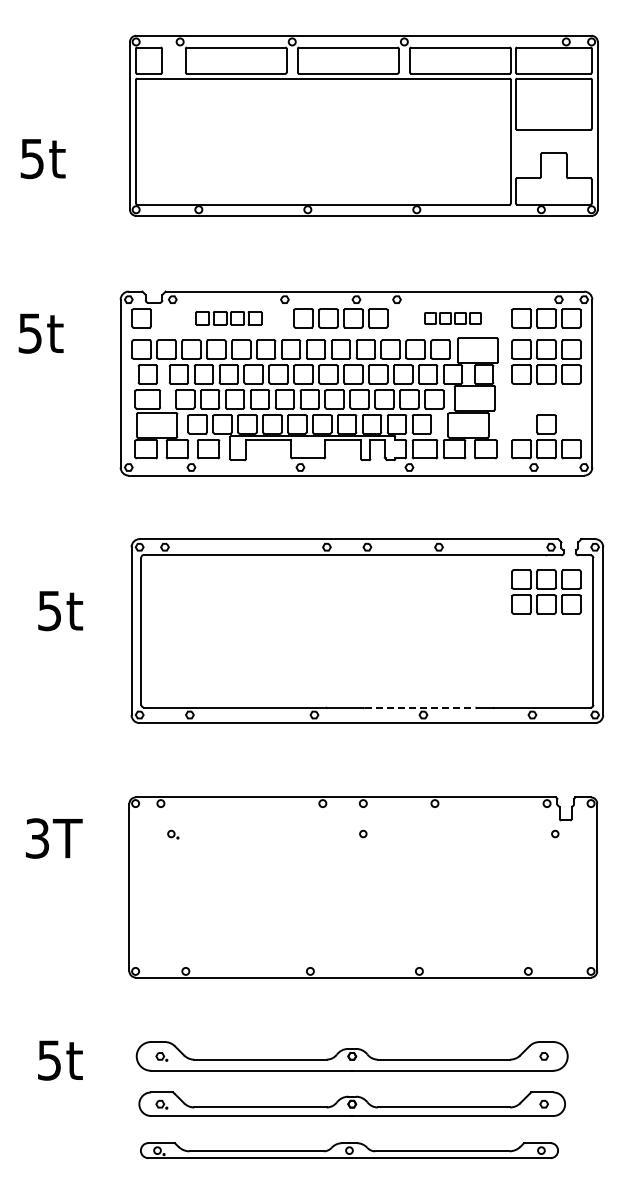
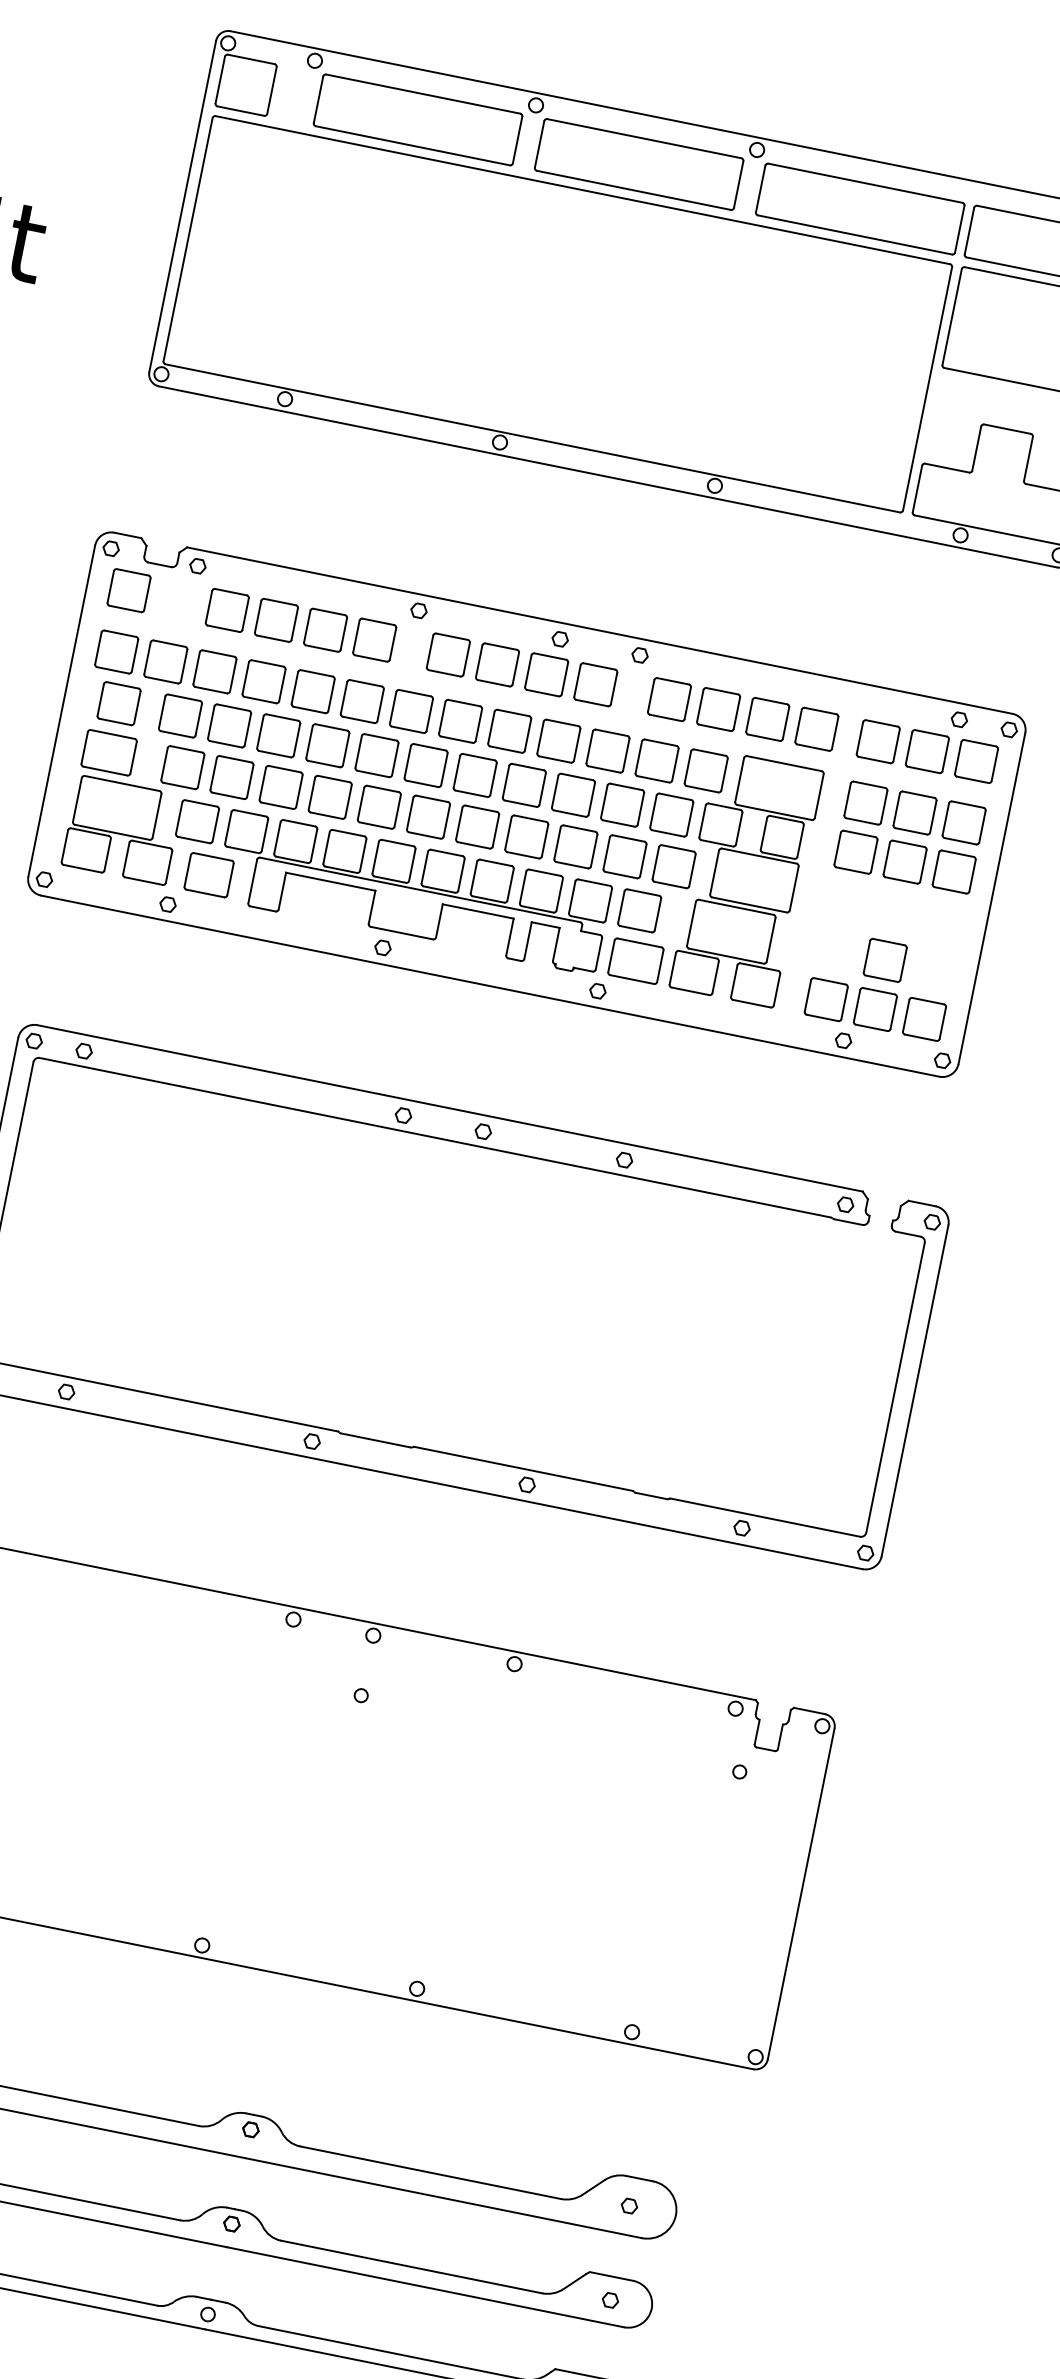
part: (228, 318) -> (300, 625), size x1.43
part: (452, 318) -> (742, 714), size x1.67
part: (546, 591) -> (818, 1290), removed
line: (420, 707) -> (524, 1468), dashed -> solid

